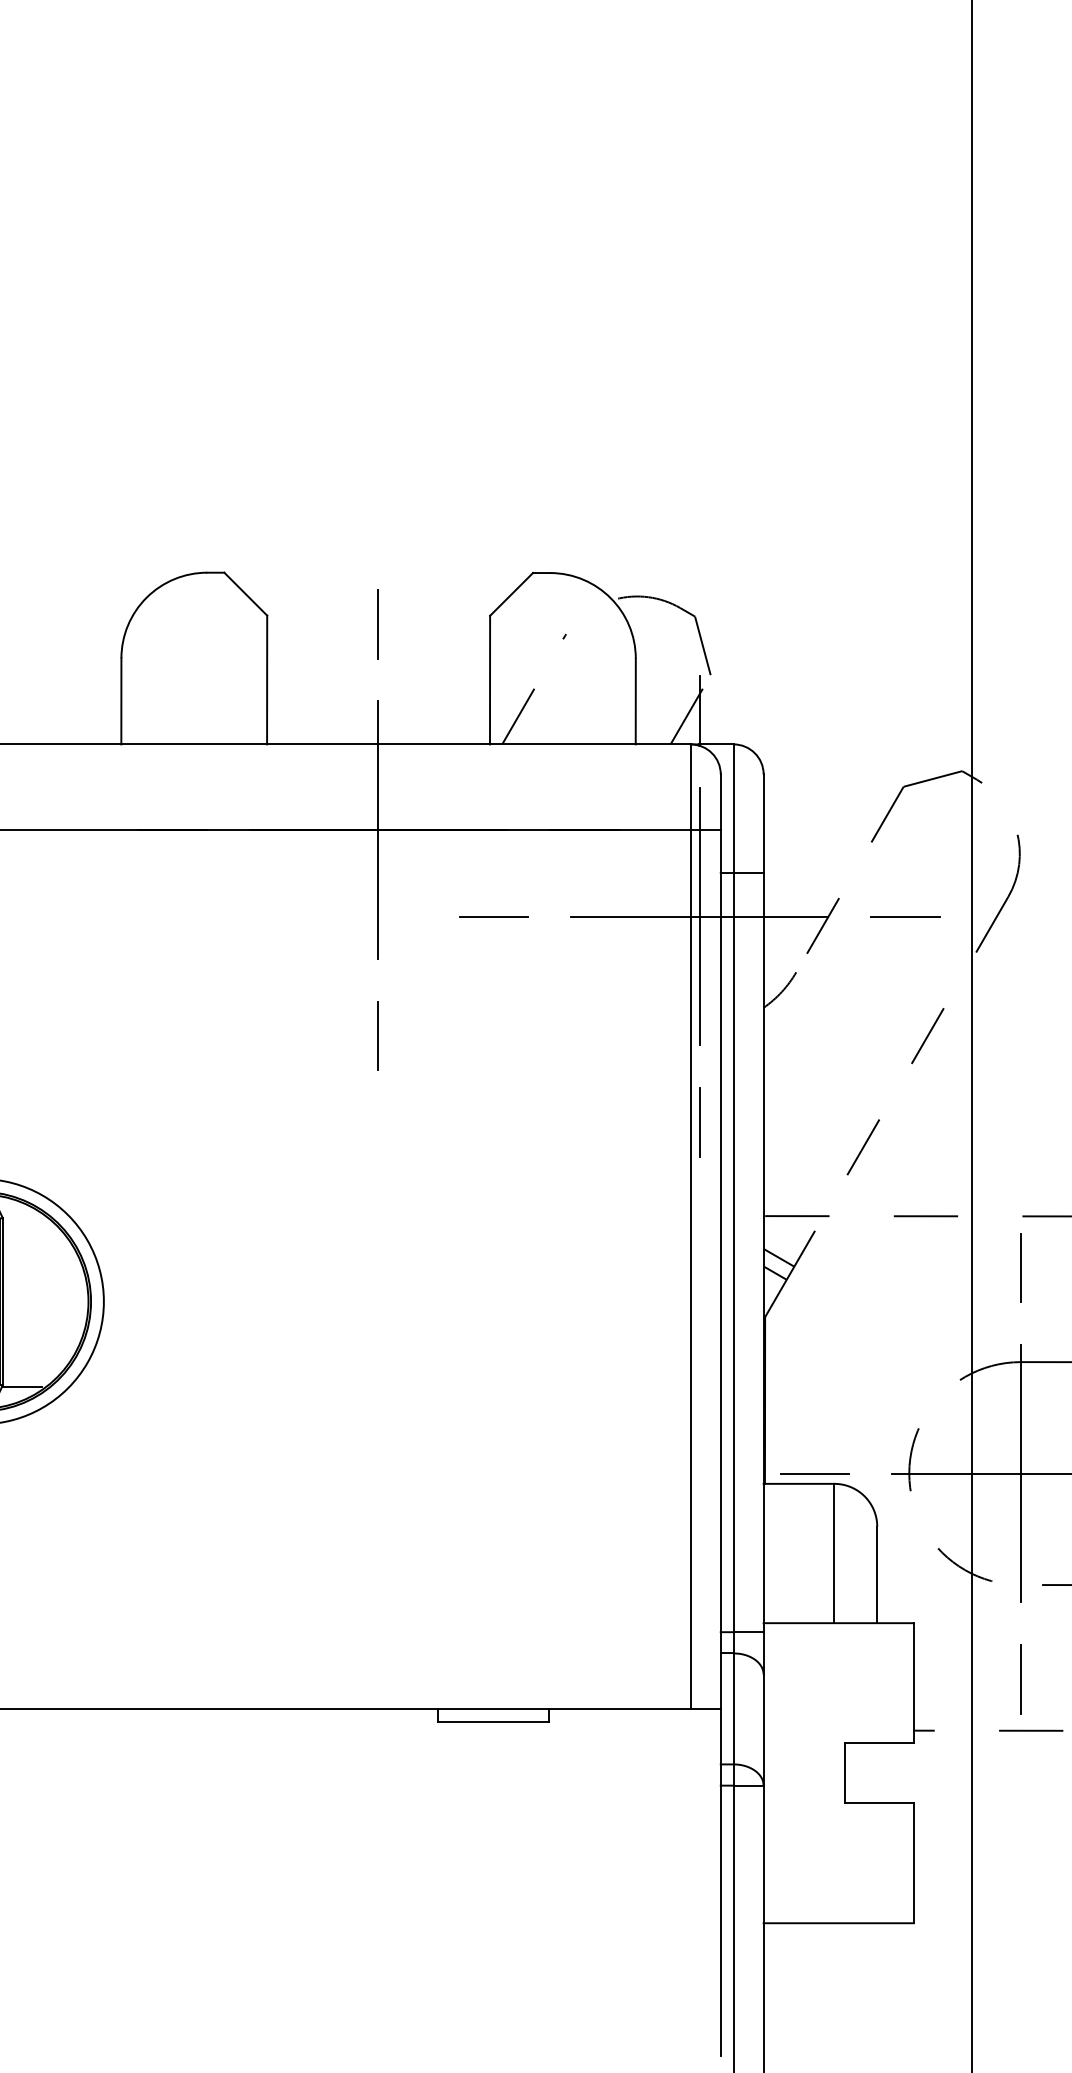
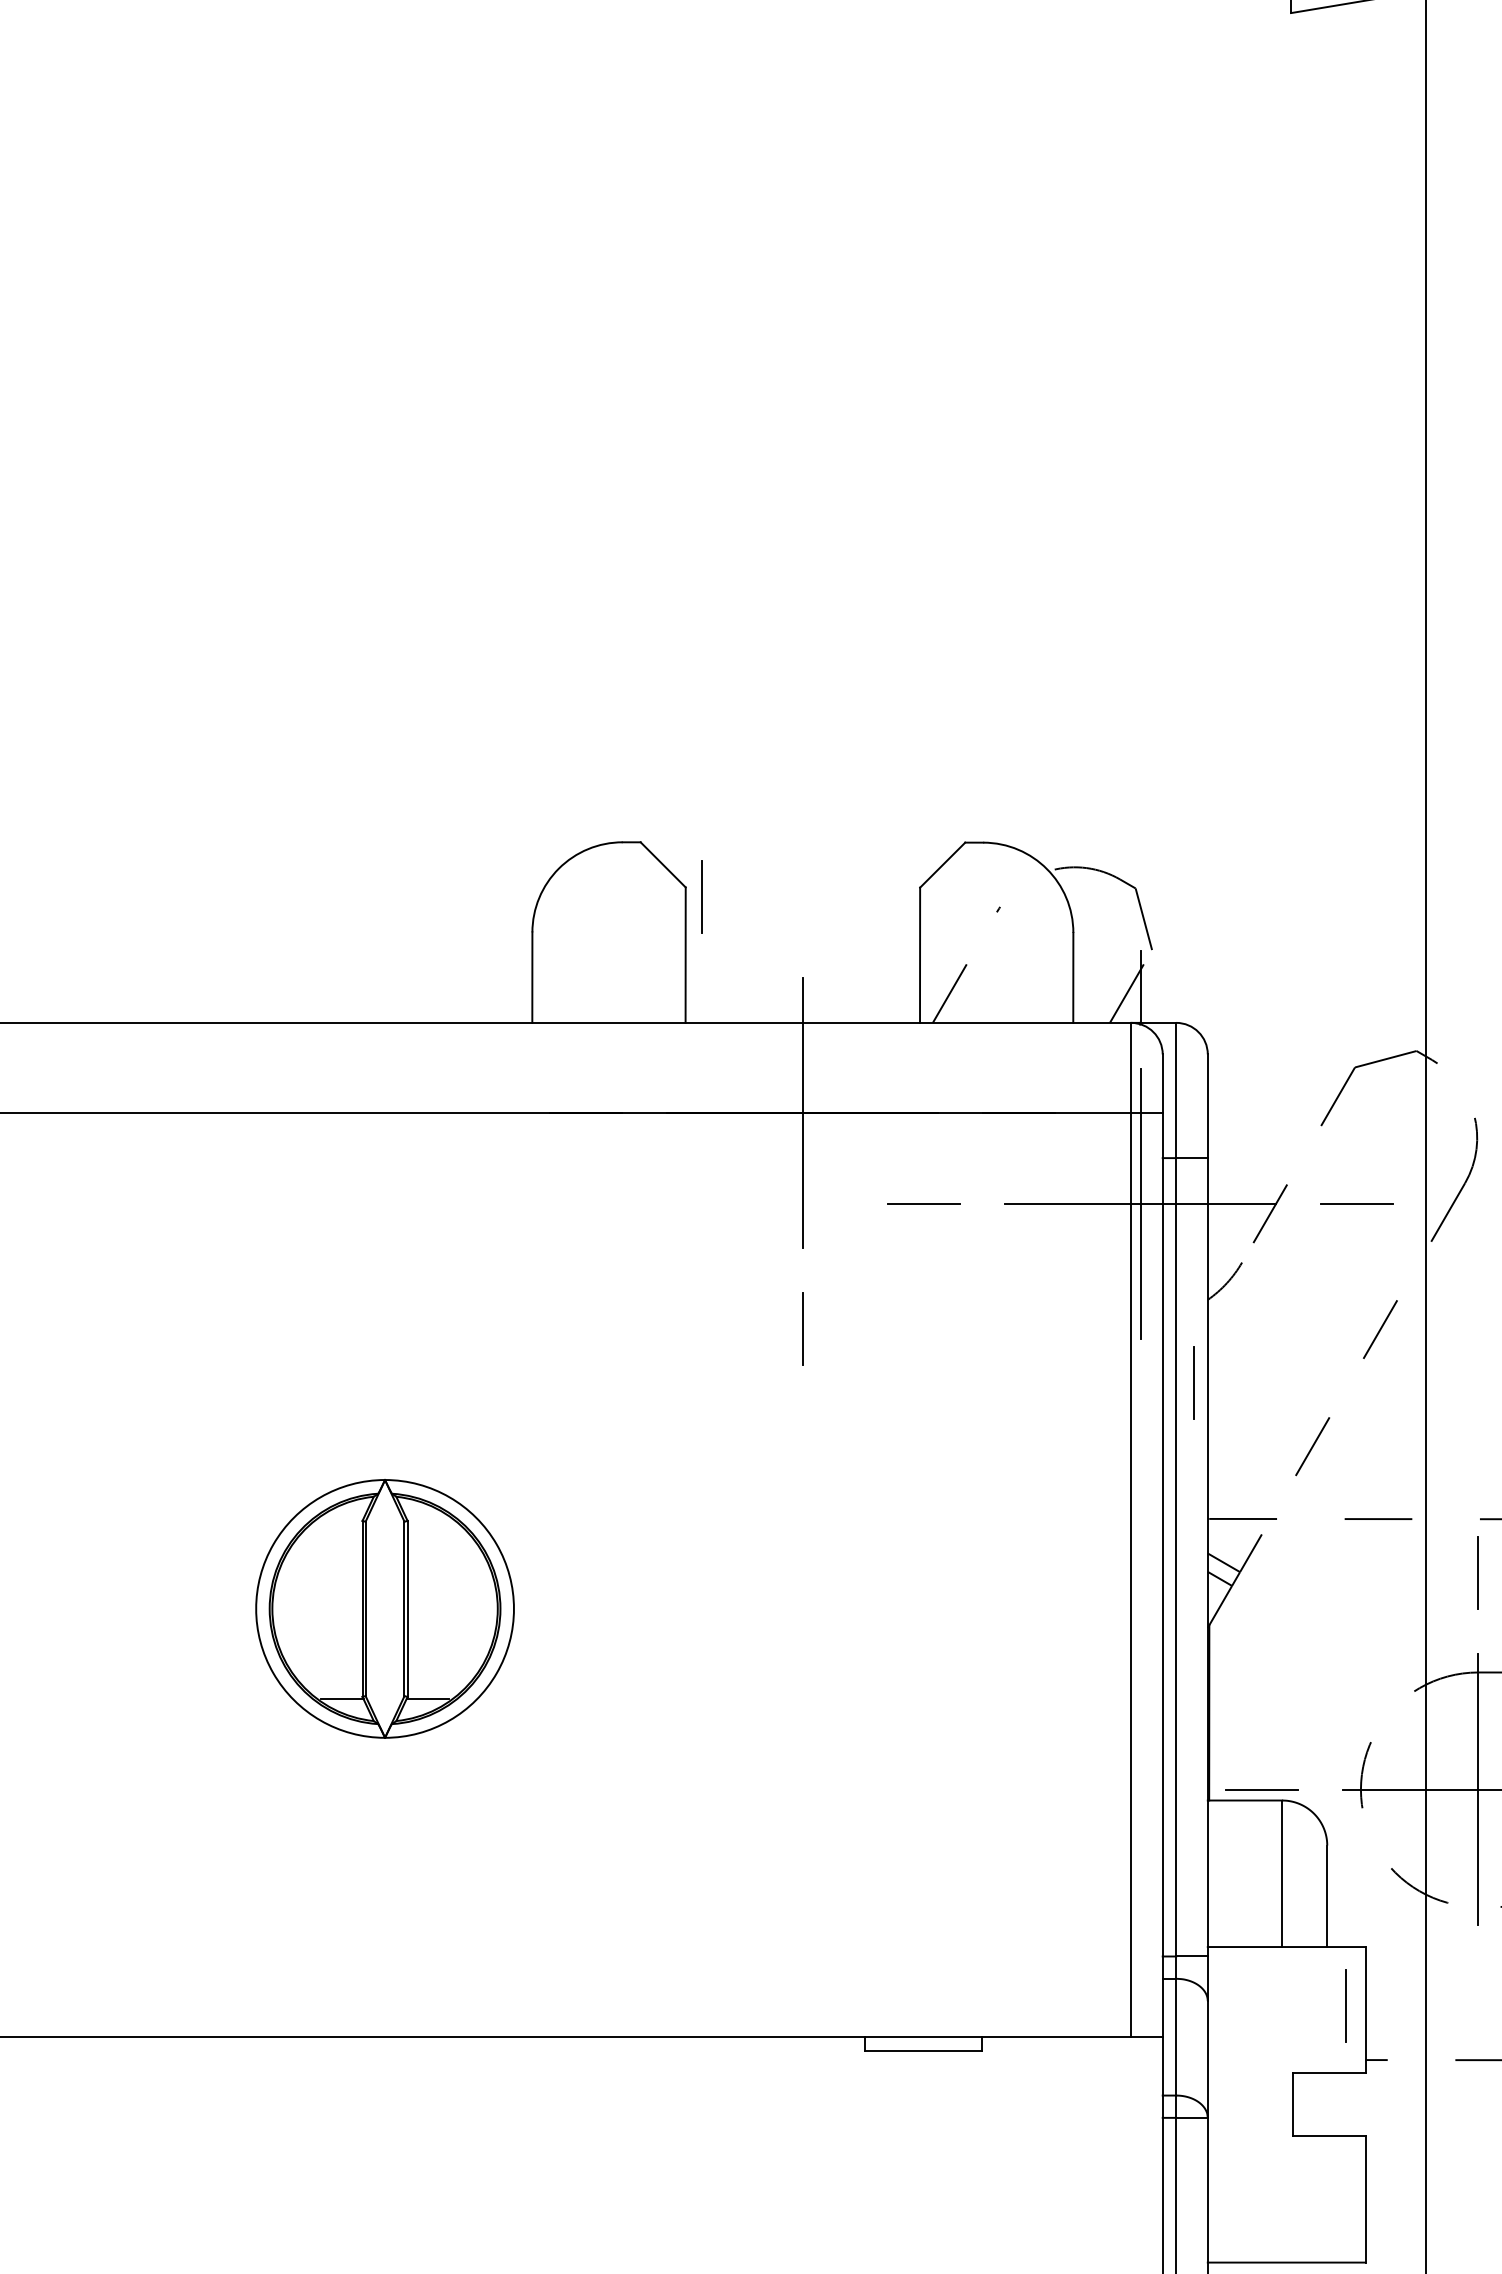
line: (378, 624) -> (701, 896), moved
line: (699, 1121) -> (1193, 1382), moved
line: (1020, 1678) -> (1345, 2005), moved

